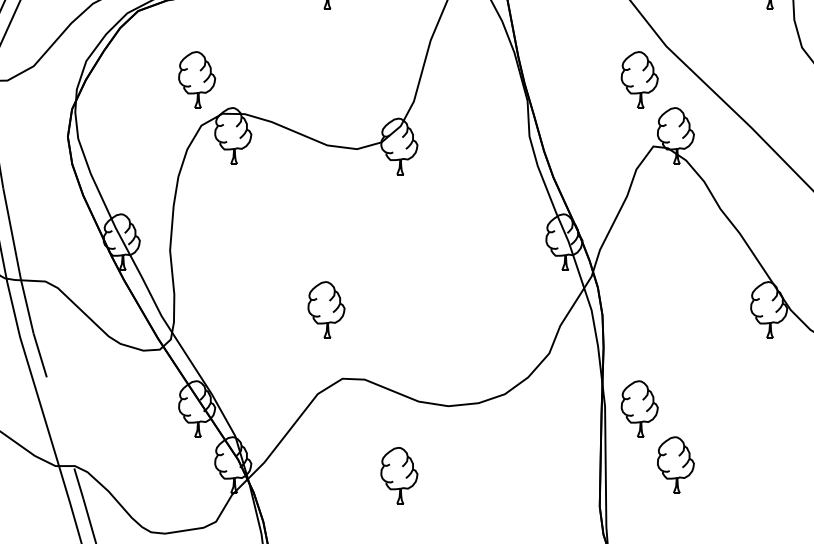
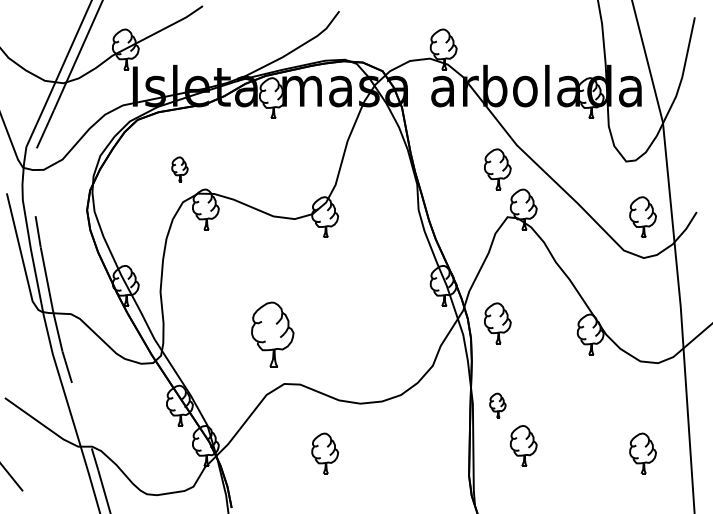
part: (196, 80) -> (179, 169), size x0.6
part: (639, 294) -> (497, 323), added
part: (326, 309) -> (272, 334), size x1.6
part: (639, 408) -> (497, 405), size x0.6

